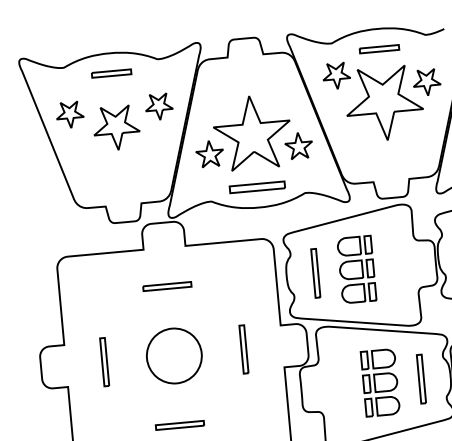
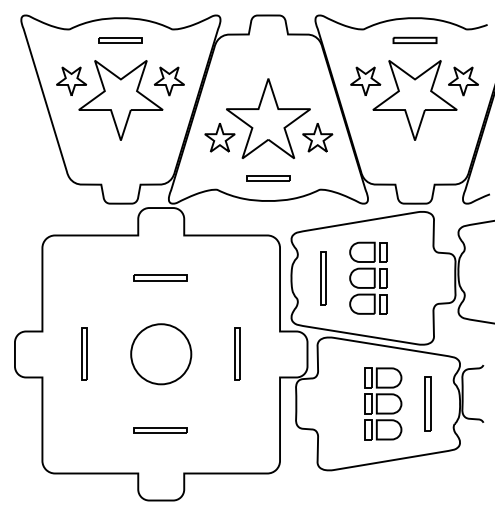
part: (336, 75) -> (365, 80), moved
part: (116, 128) -> (120, 100), size x1.67
part: (257, 187) -> (268, 178), size x0.71

